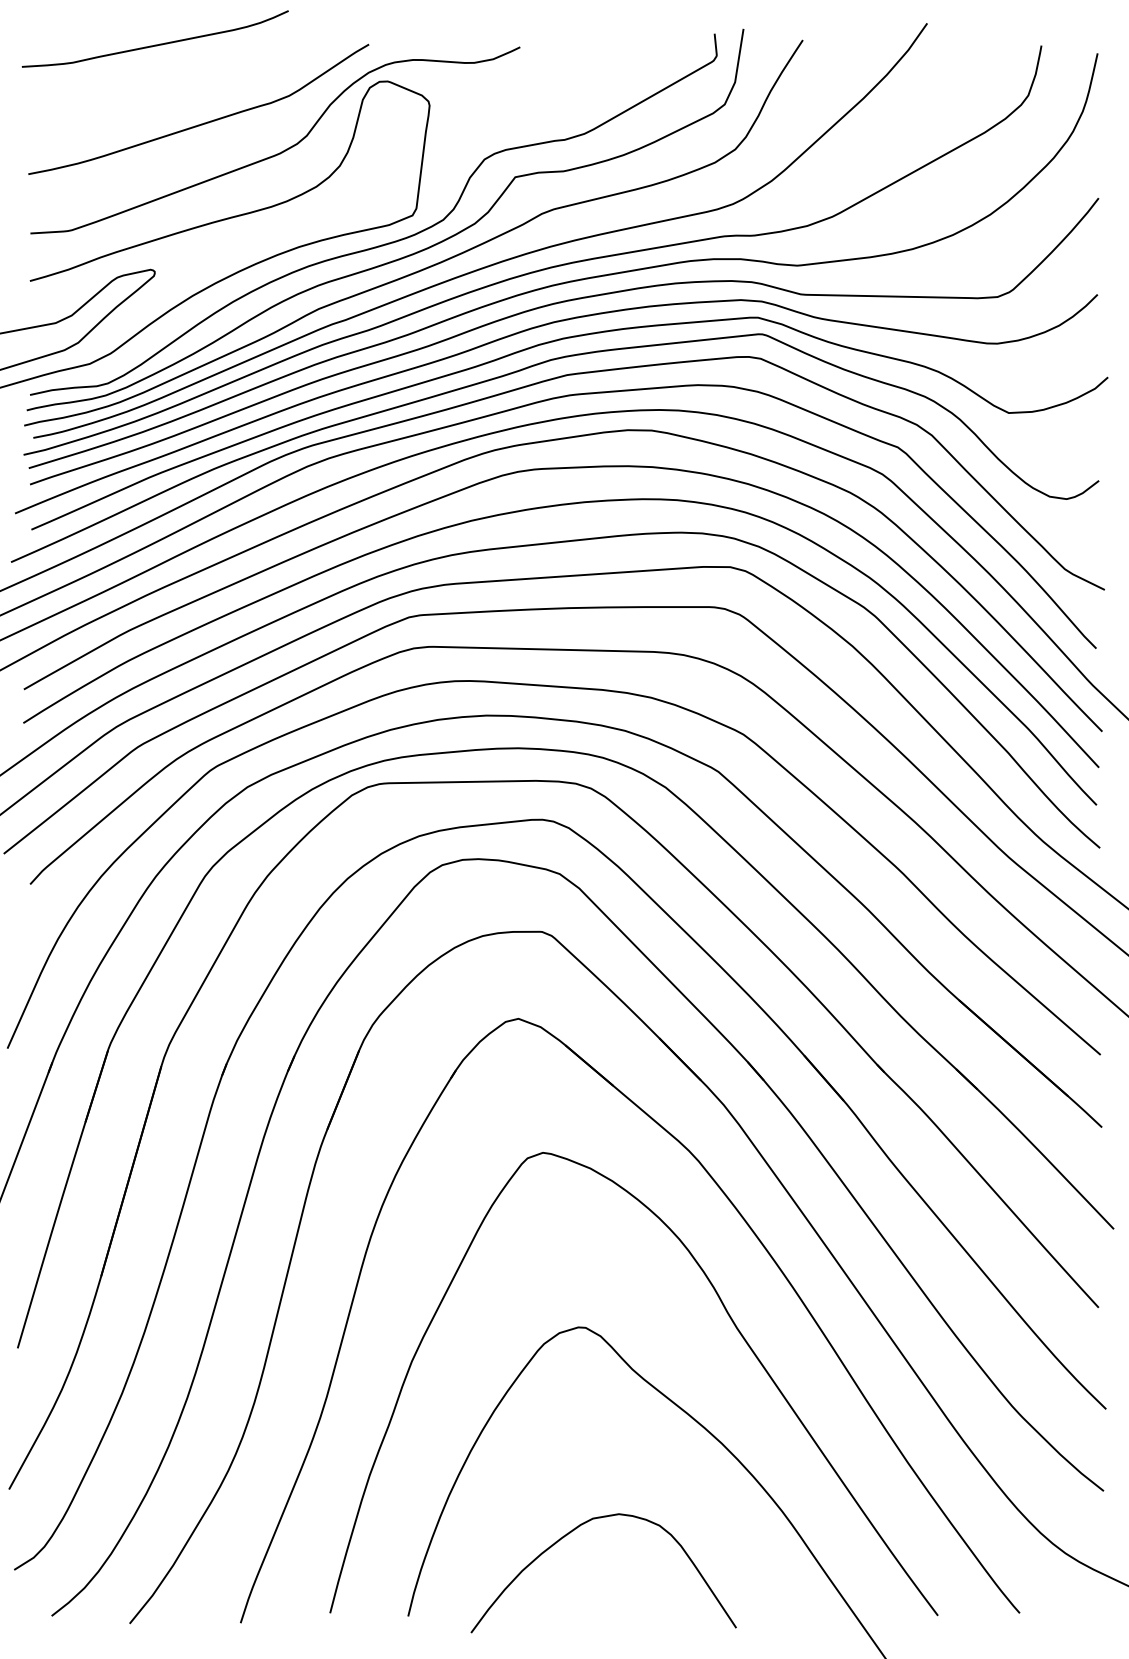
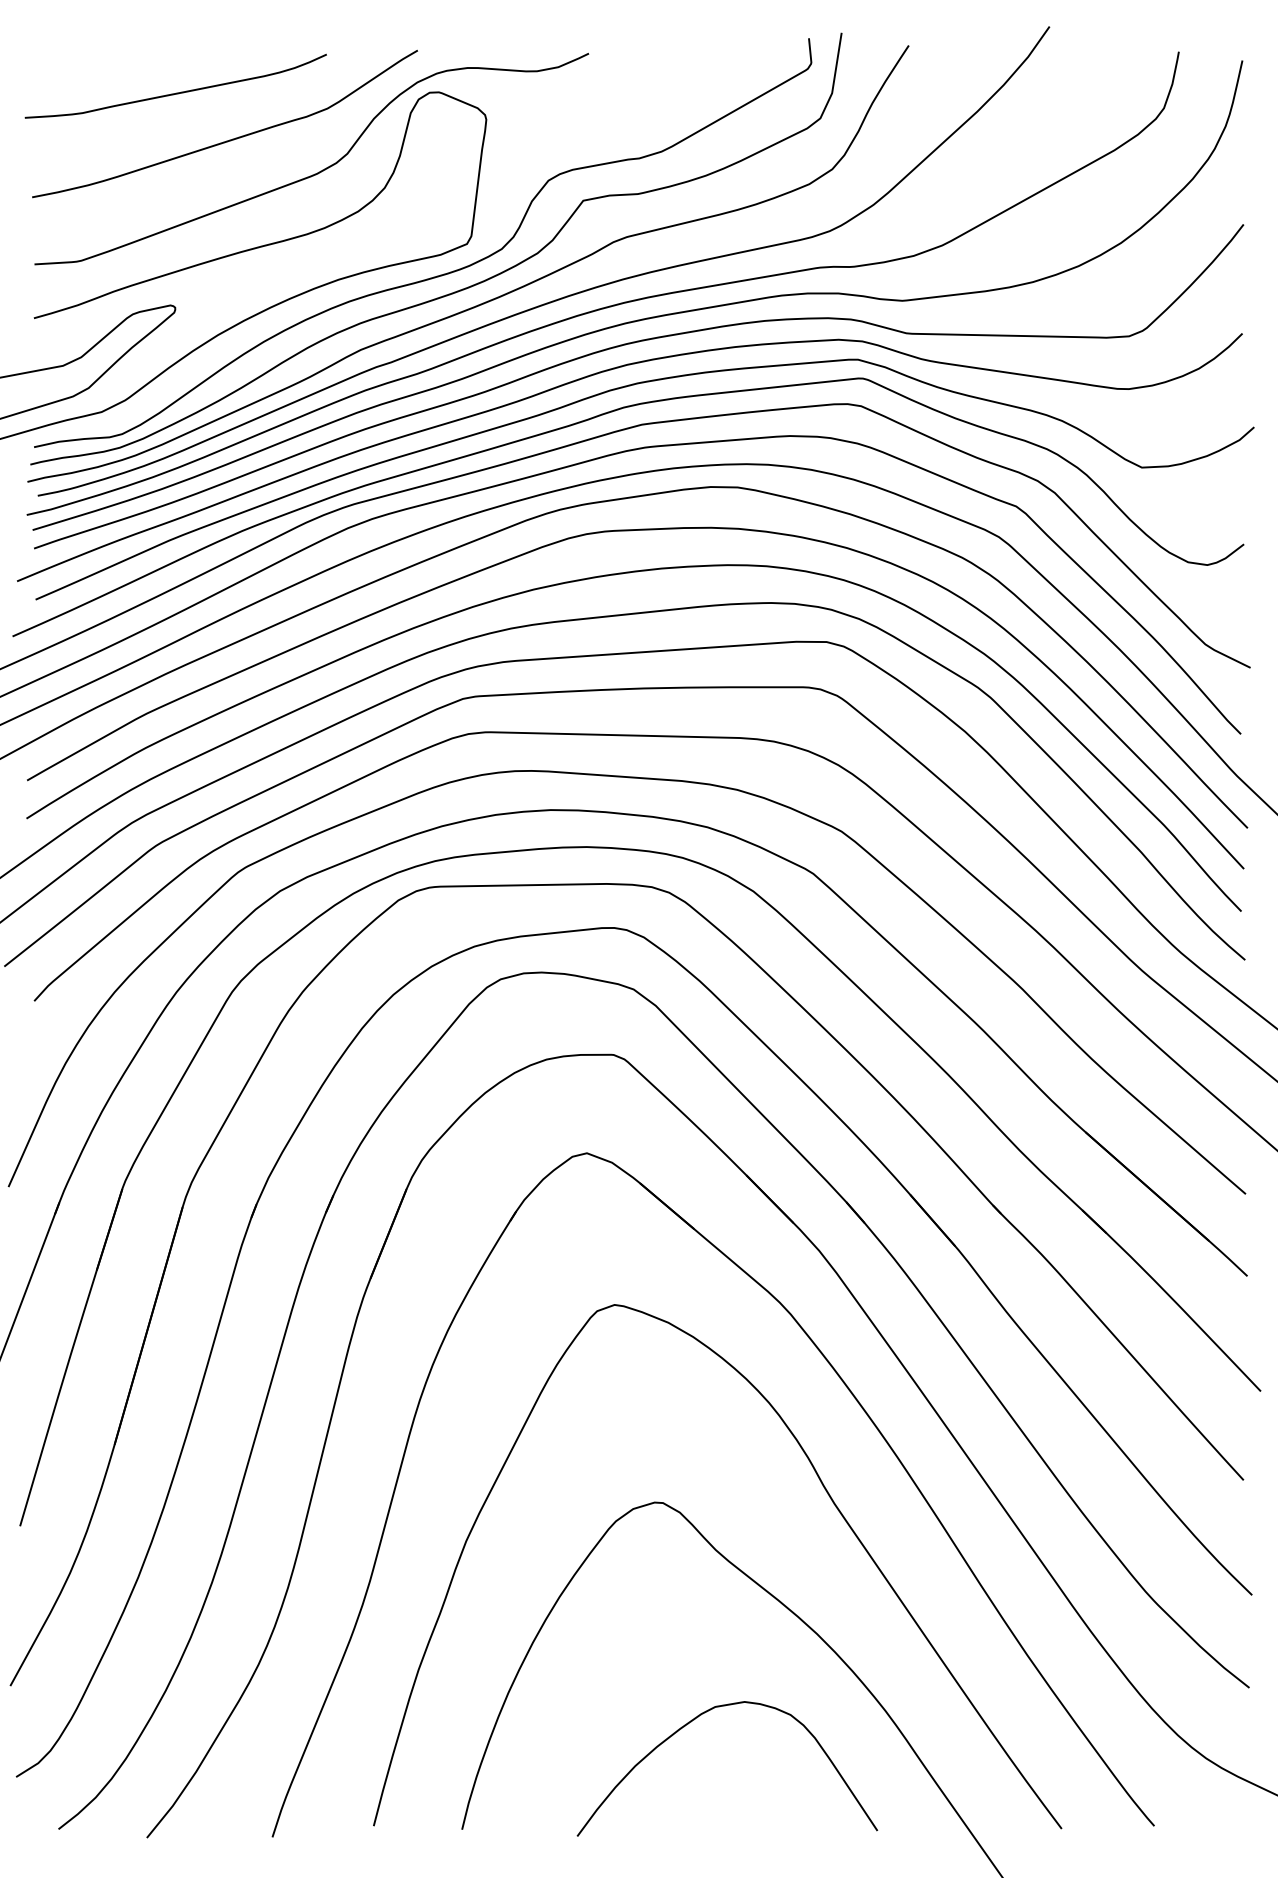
curve: (155, 44) -> (176, 92), moved
curve: (574, 1530) -> (694, 1720), moved

